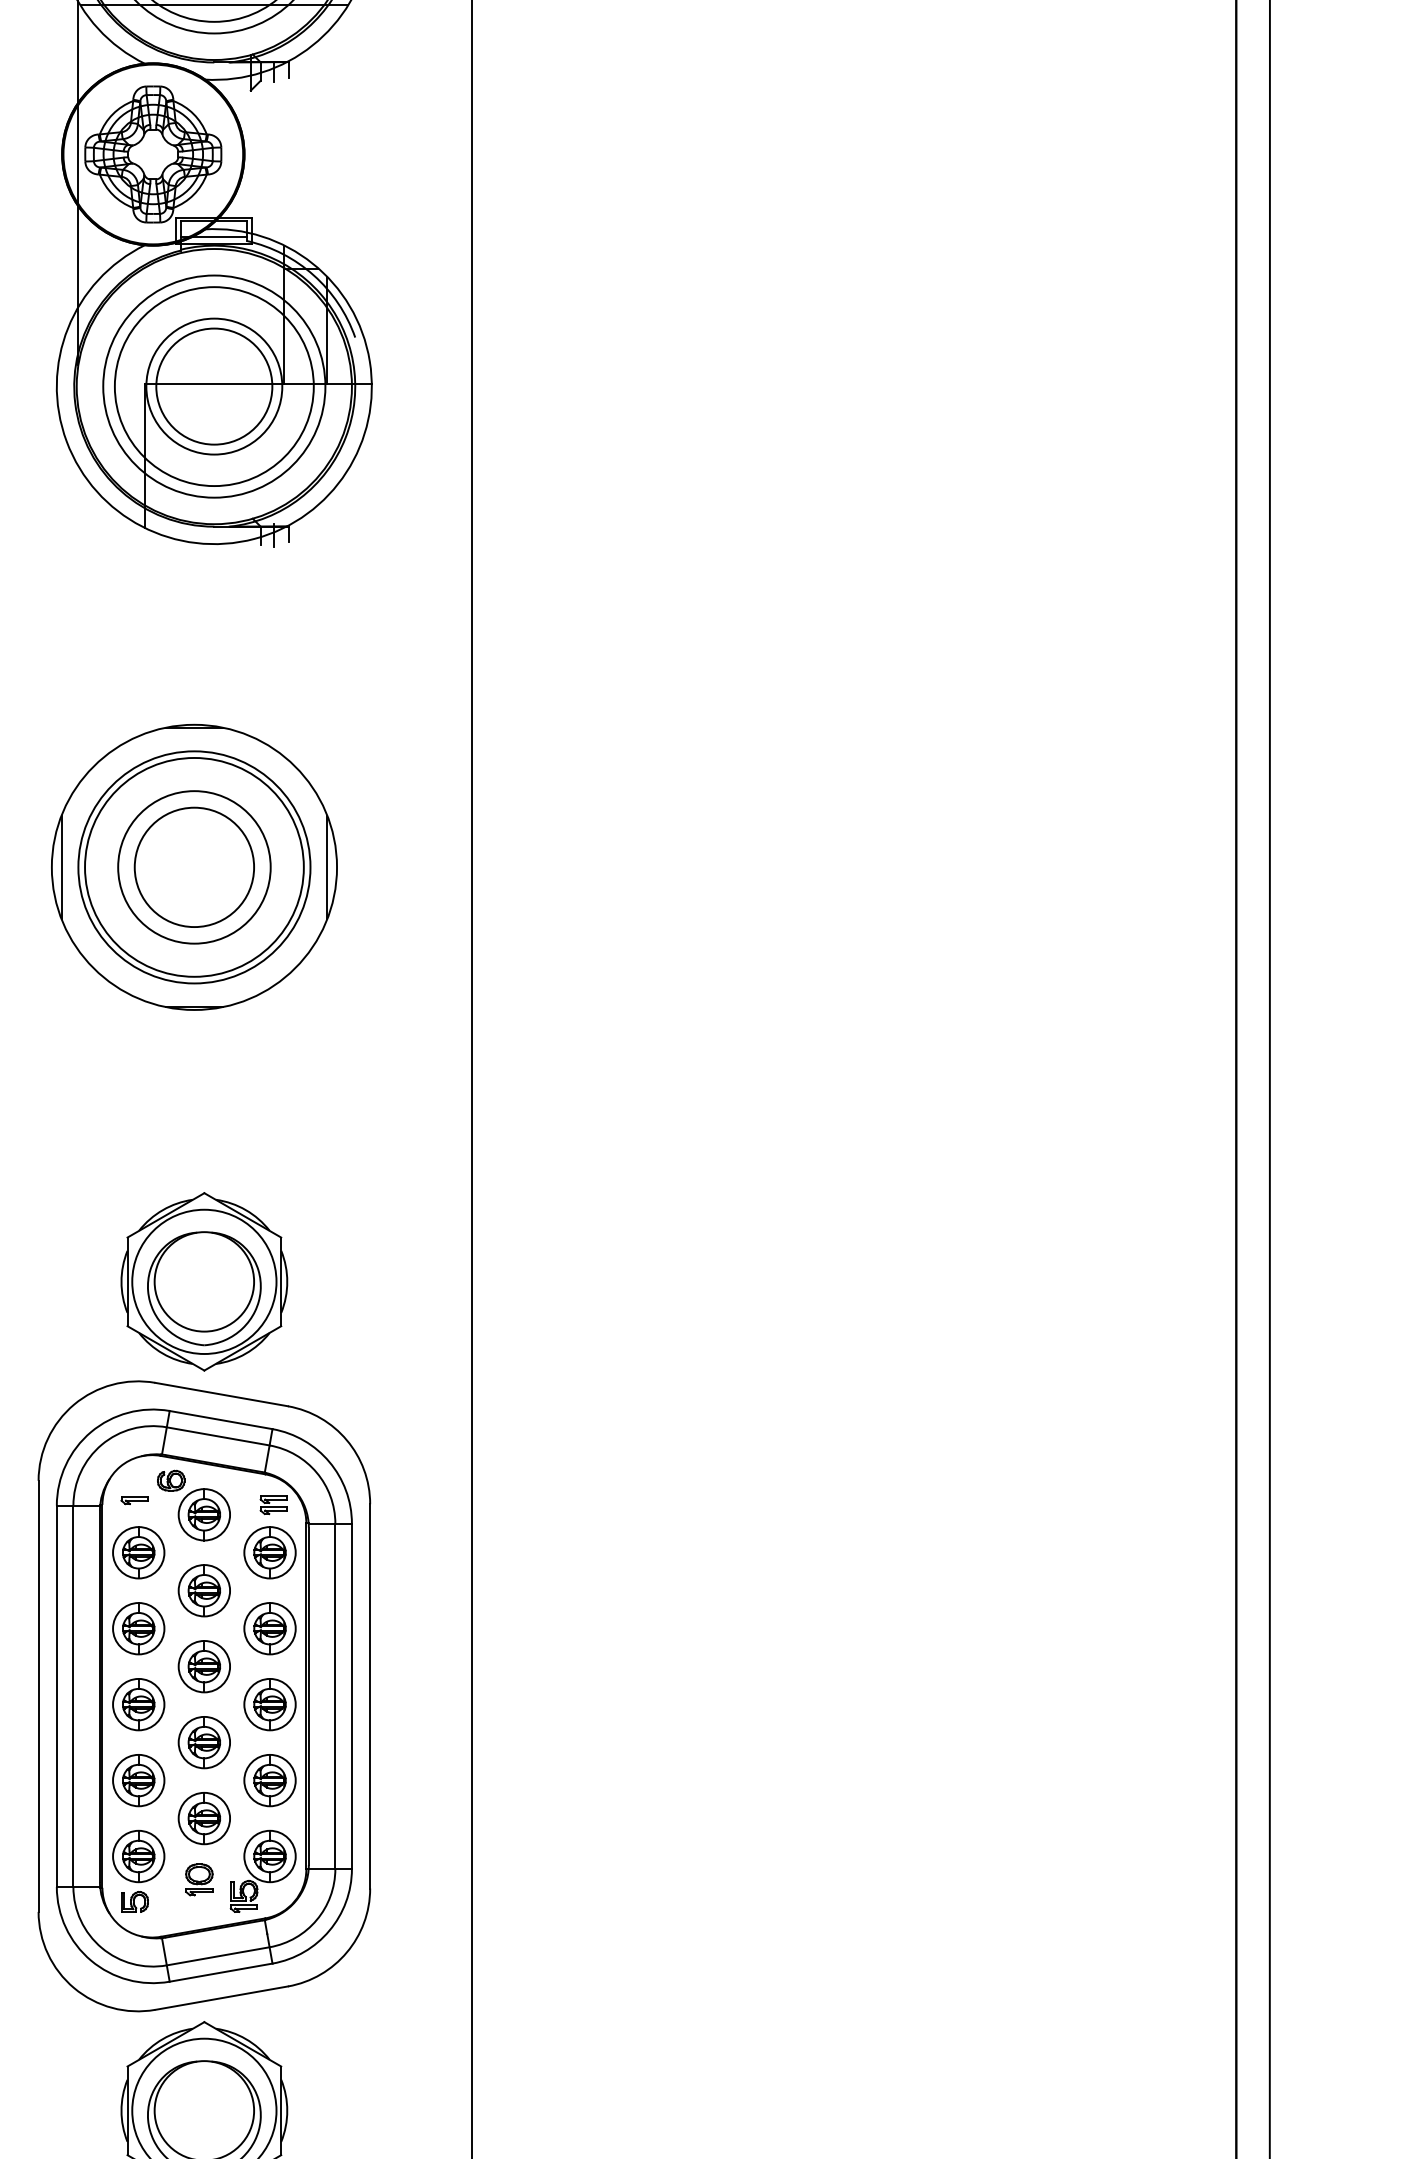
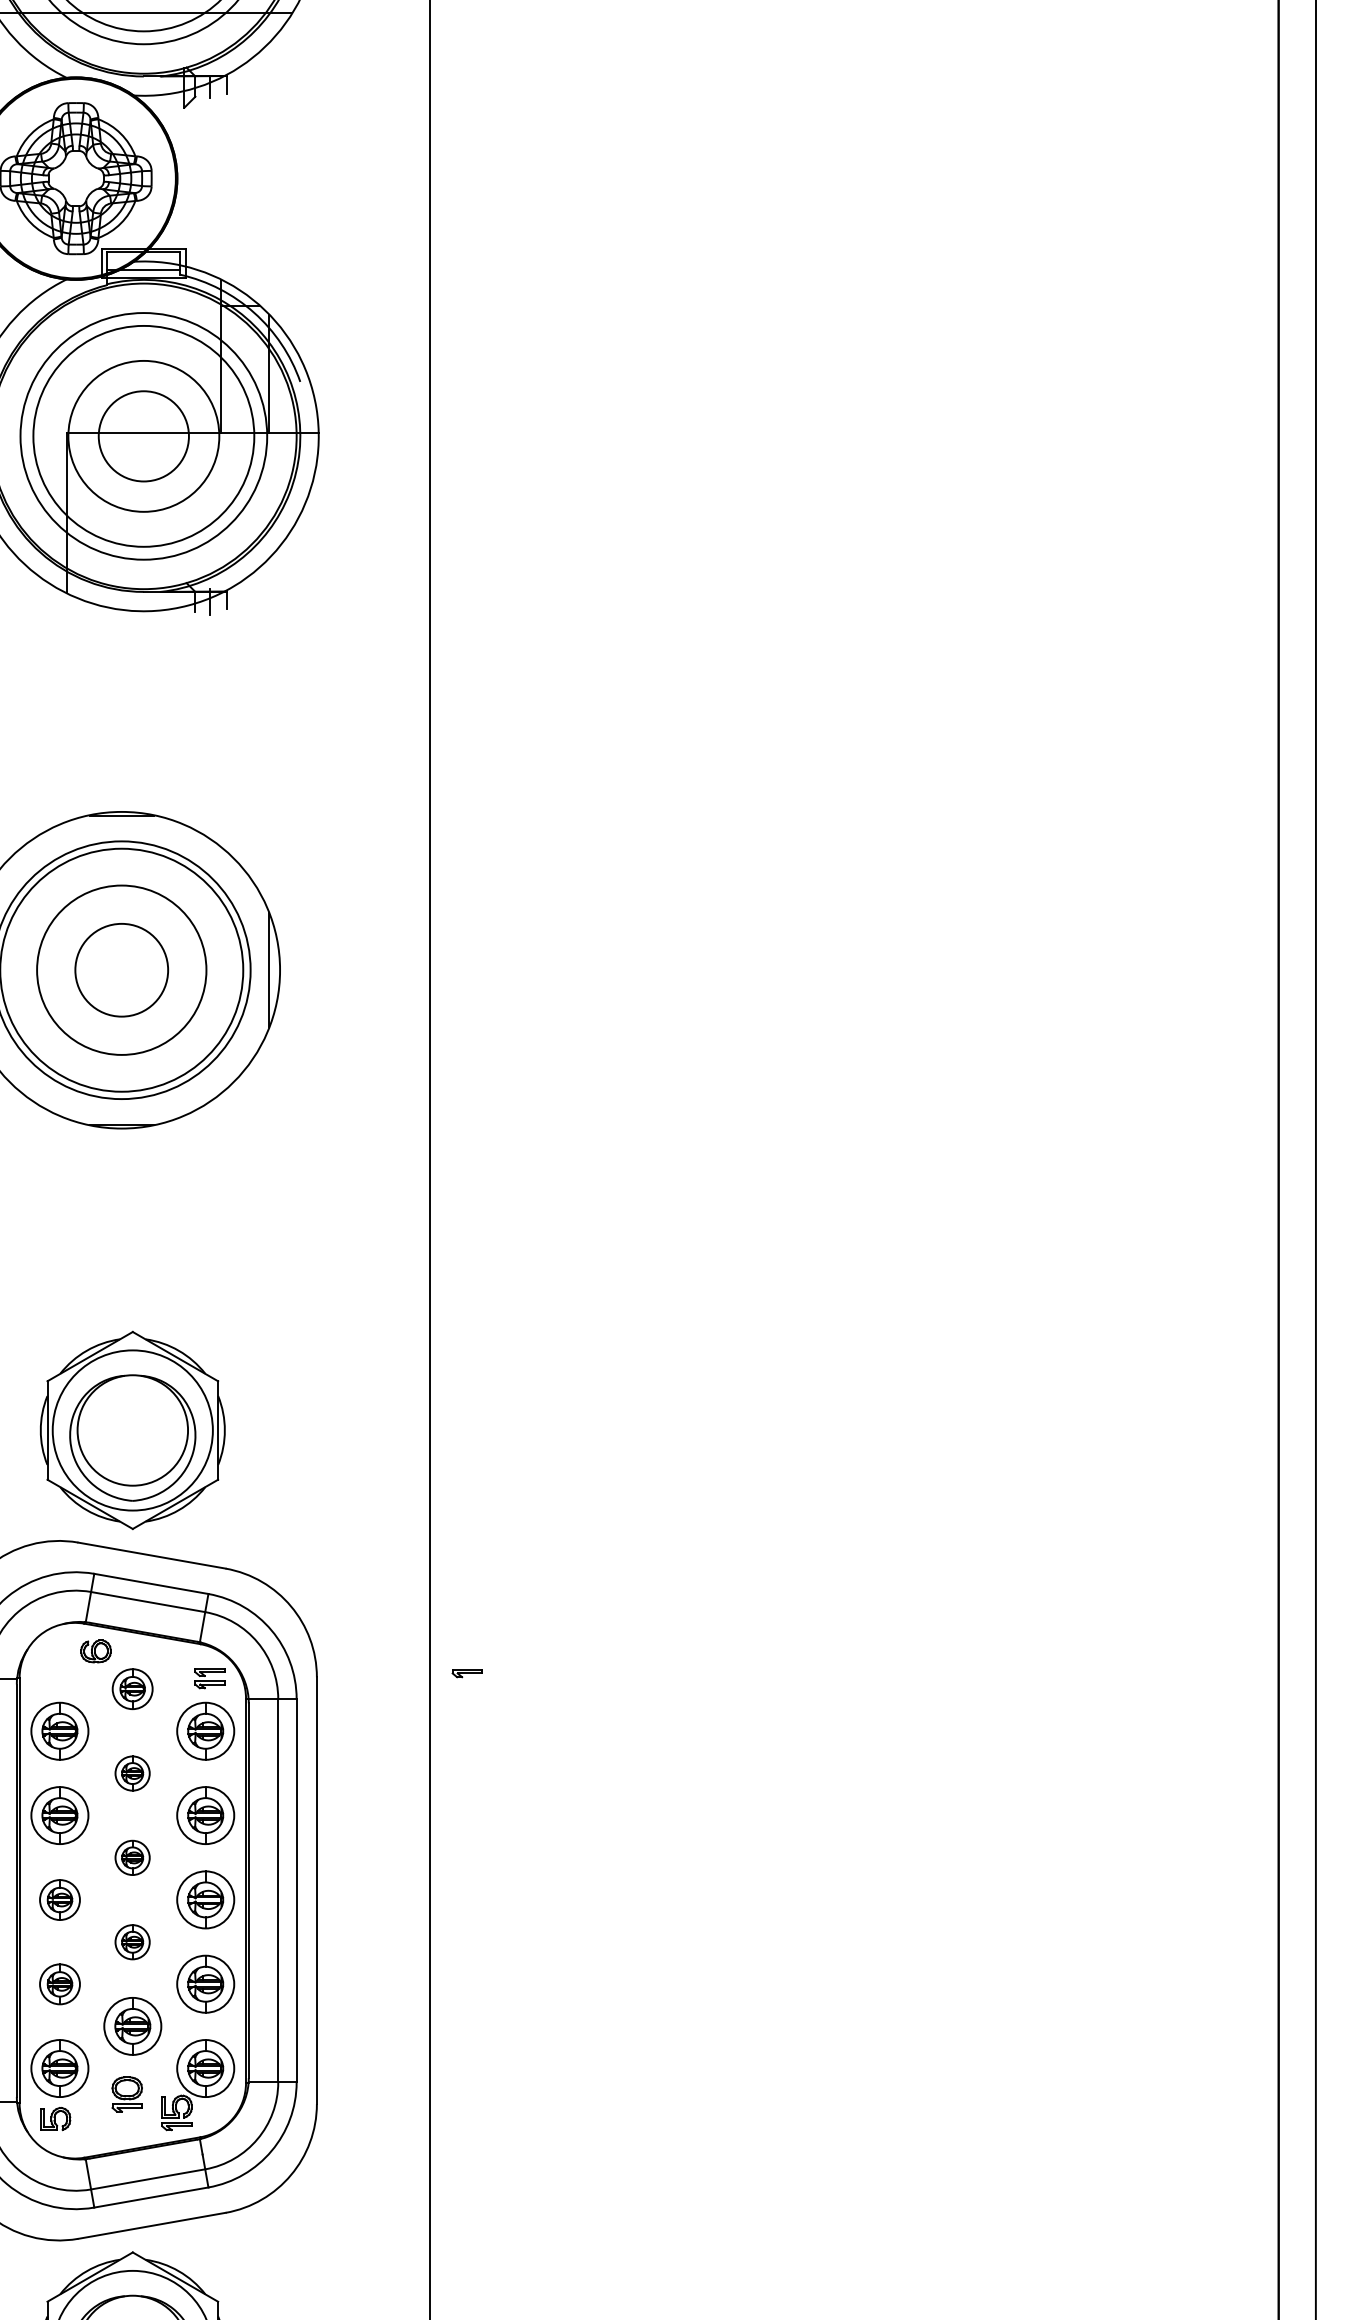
circle: (214, 386) -> (144, 436), size x0.7
circle: (194, 867) -> (121, 970), size x0.7
part: (134, 1500) -> (467, 1673), moved
part: (203, 1514) -> (131, 1688), size x0.7
part: (203, 1590) -> (131, 1773), size x0.6
part: (203, 1666) -> (131, 1857), size x0.6
part: (138, 1704) -> (59, 1899), size x0.7
part: (203, 1742) -> (131, 1941), size x0.6
part: (138, 1780) -> (59, 1984), size x0.7

